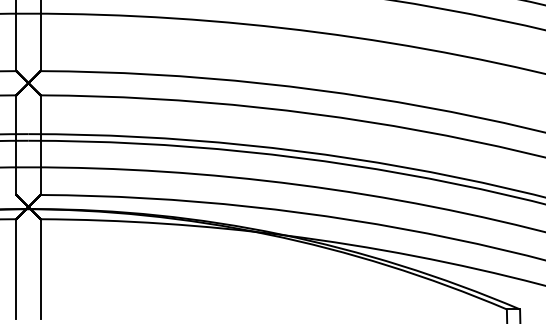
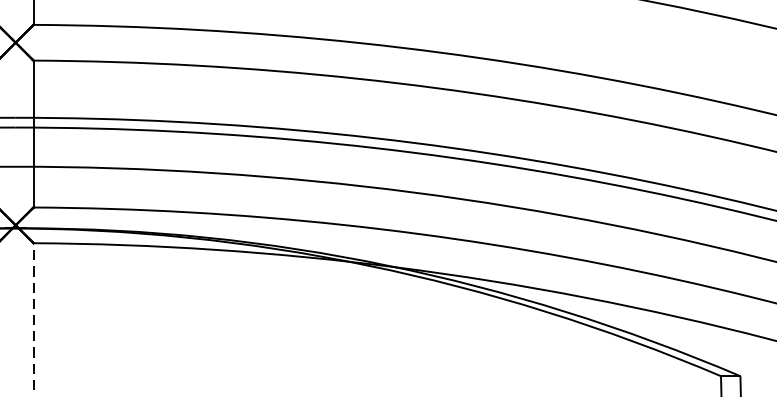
line: (40, 269) -> (33, 317), solid -> dashed

